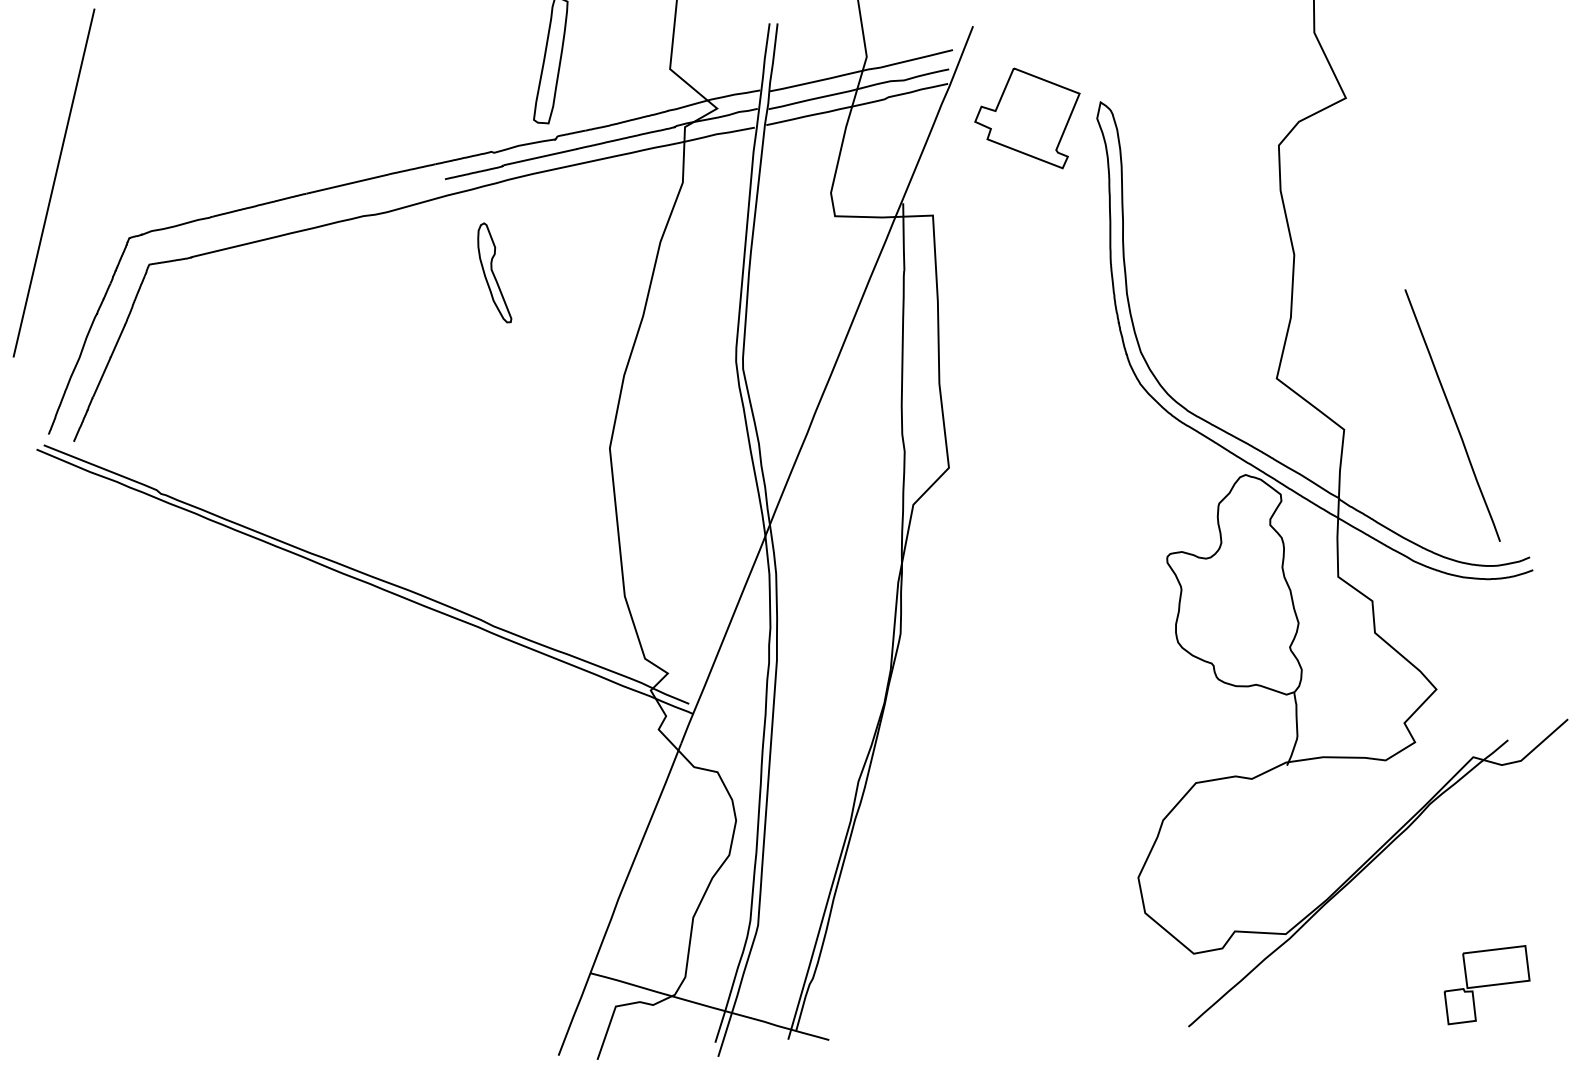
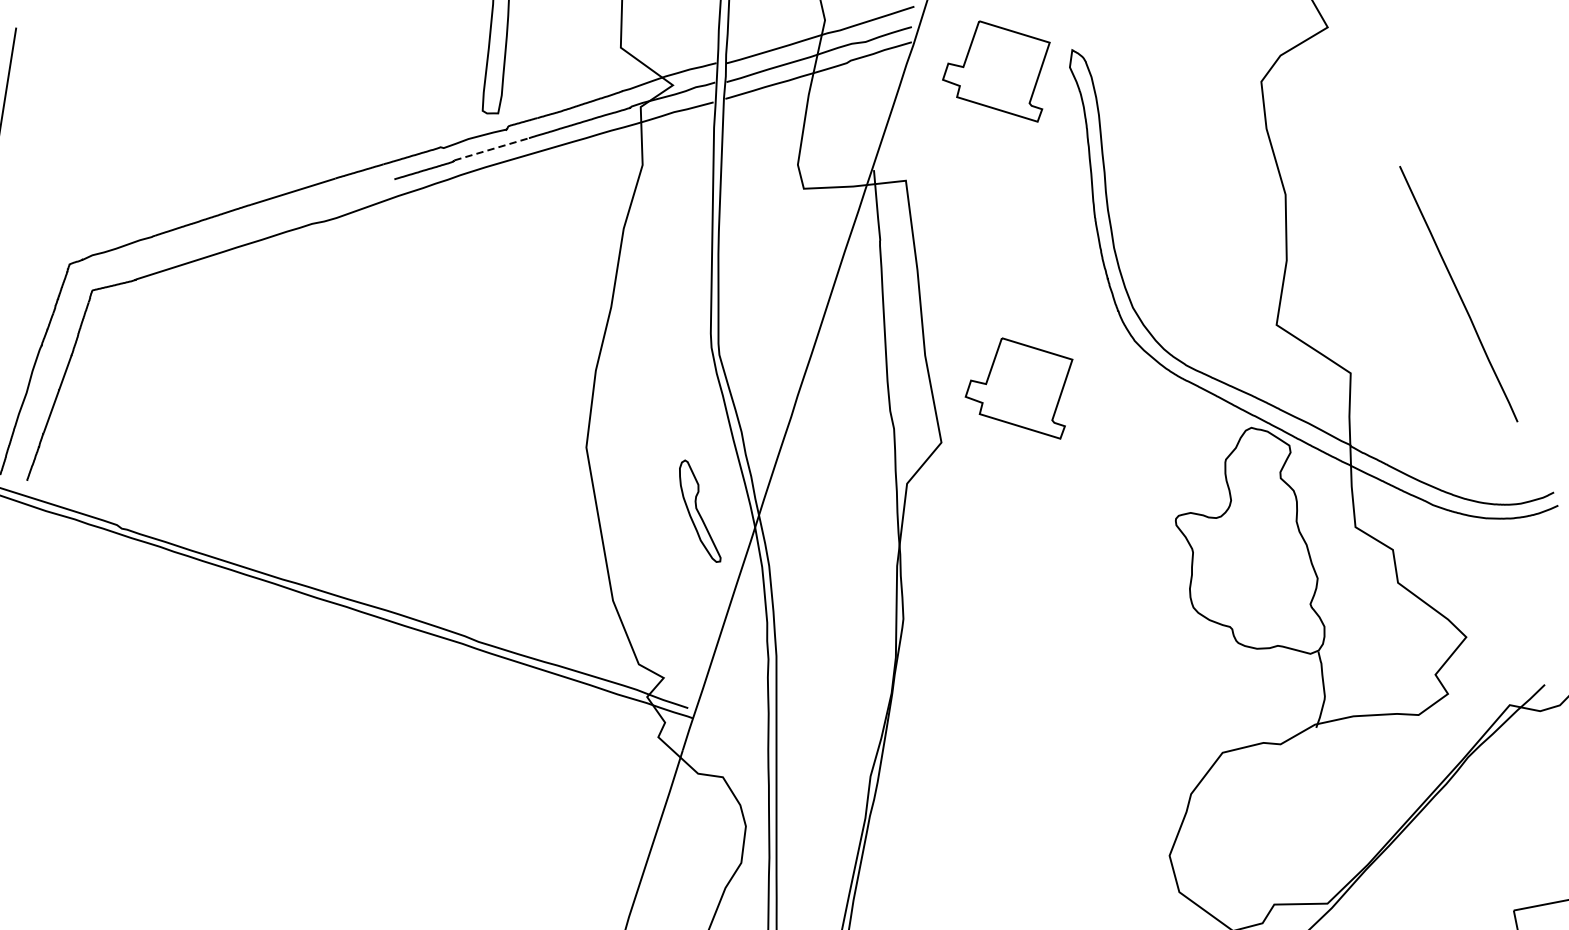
line: (540, 157) -> (492, 149), solid -> dashed
part: (494, 272) -> (699, 510), moved
line: (1452, 415) -> (1458, 294), moved
part: (1027, 422) -> (1019, 389), added

